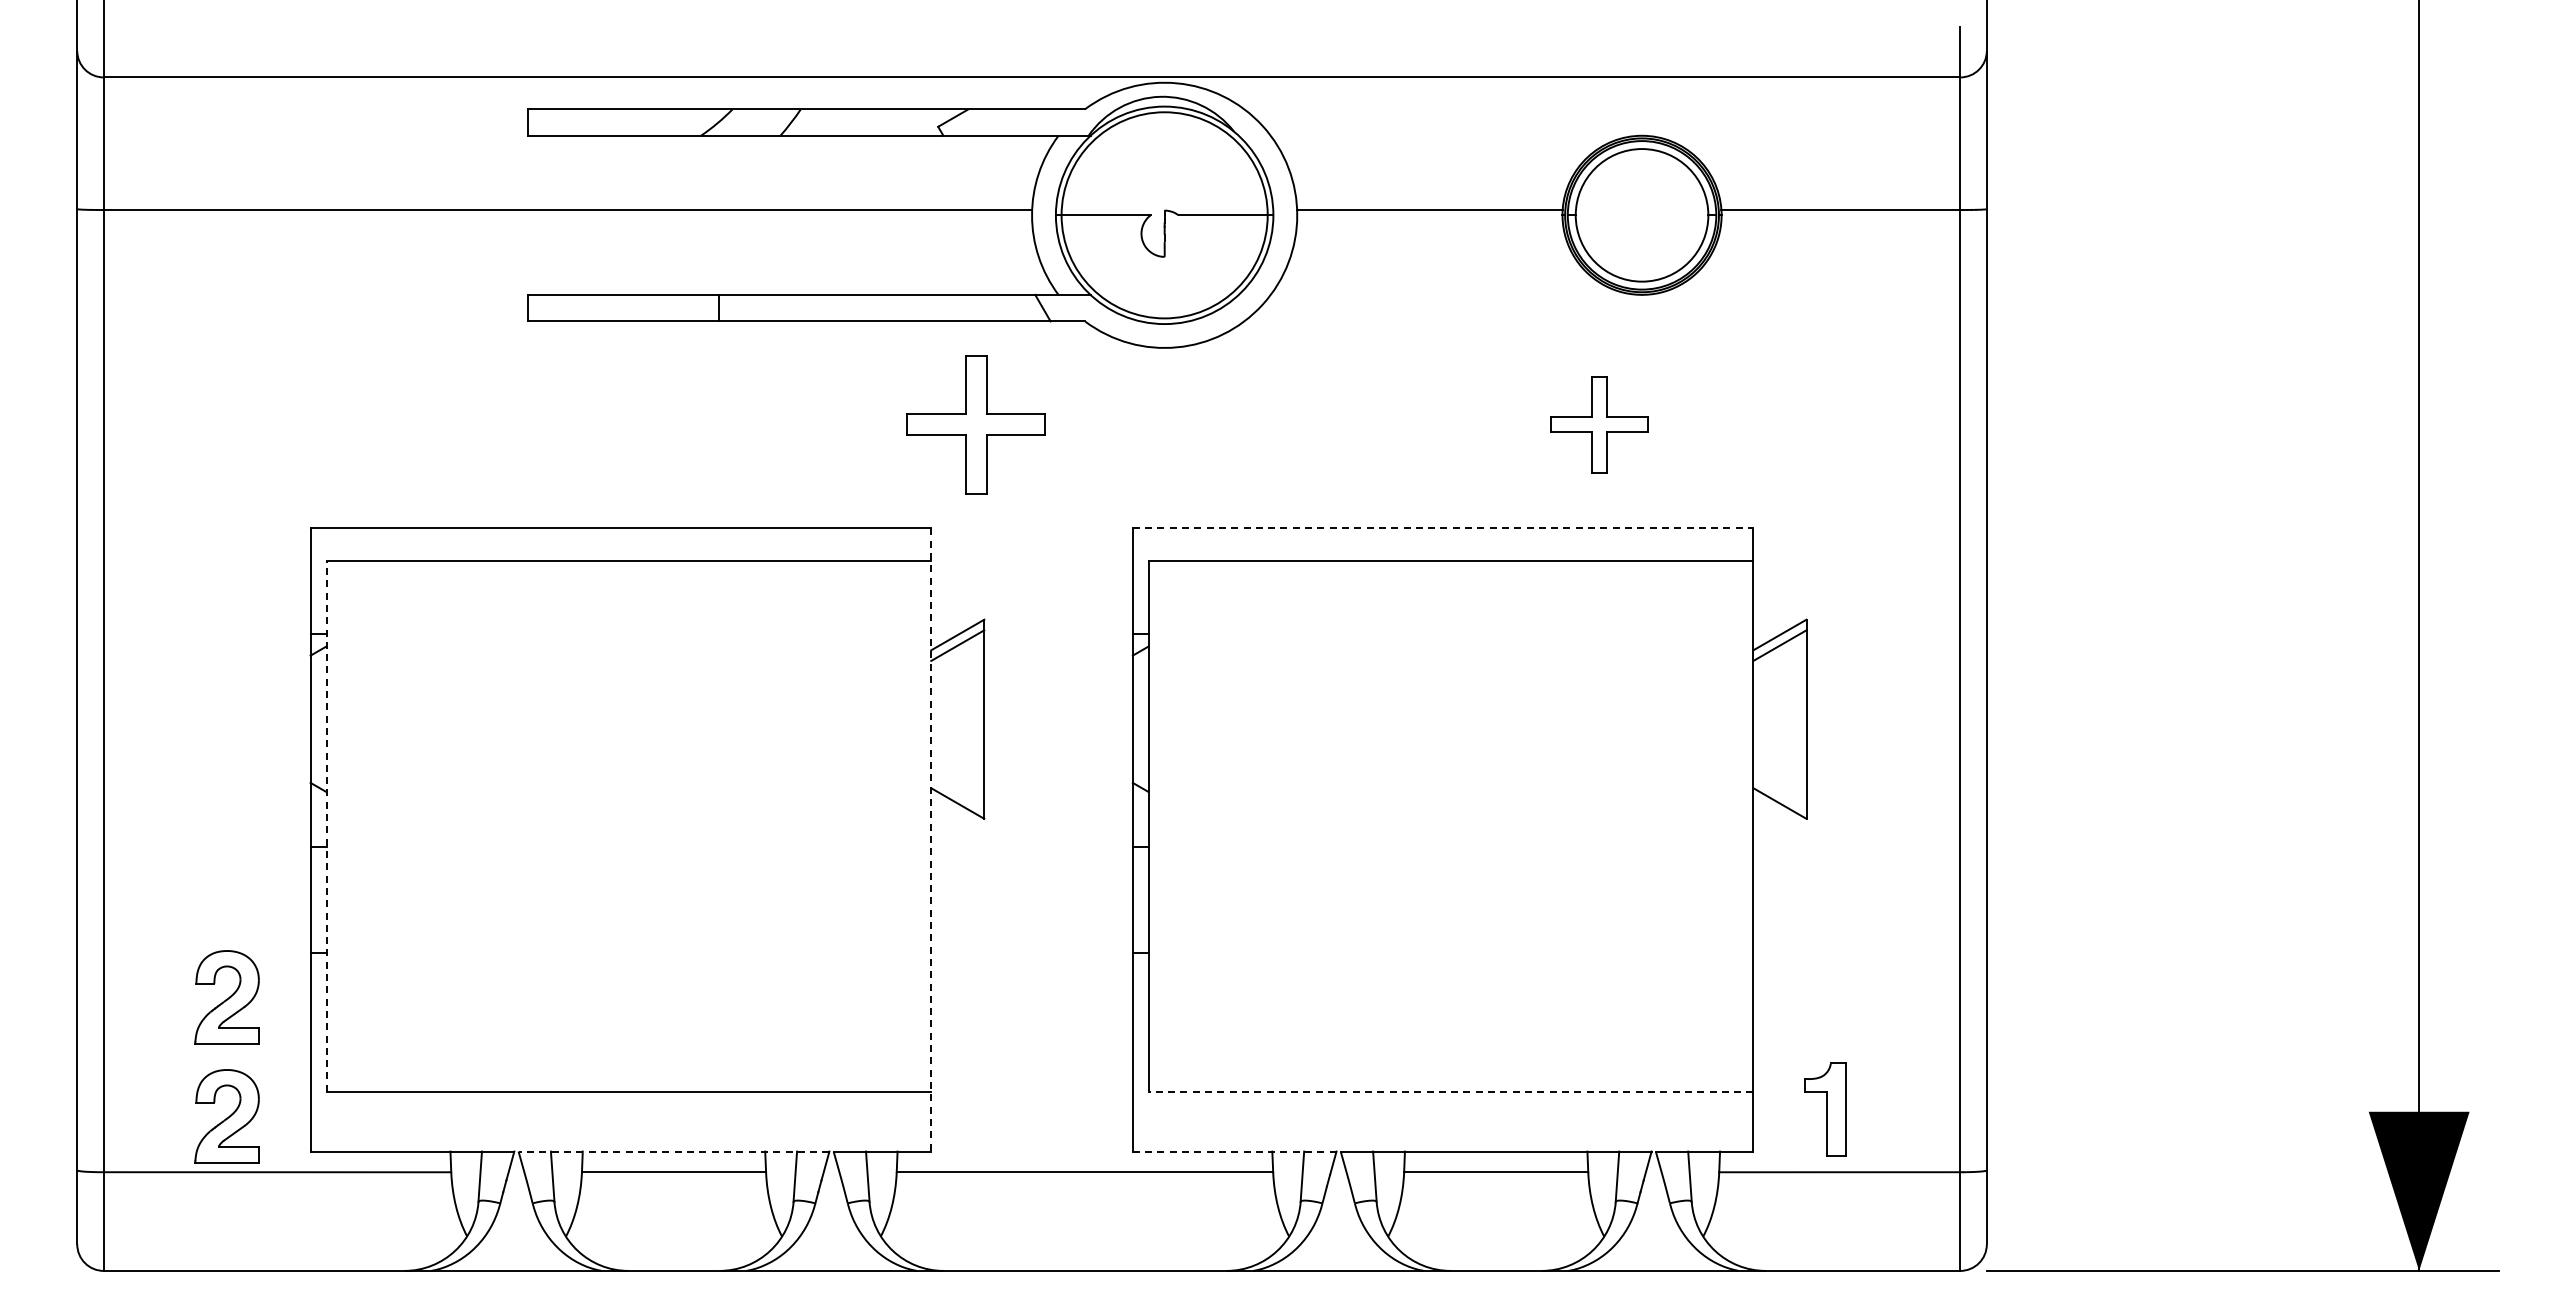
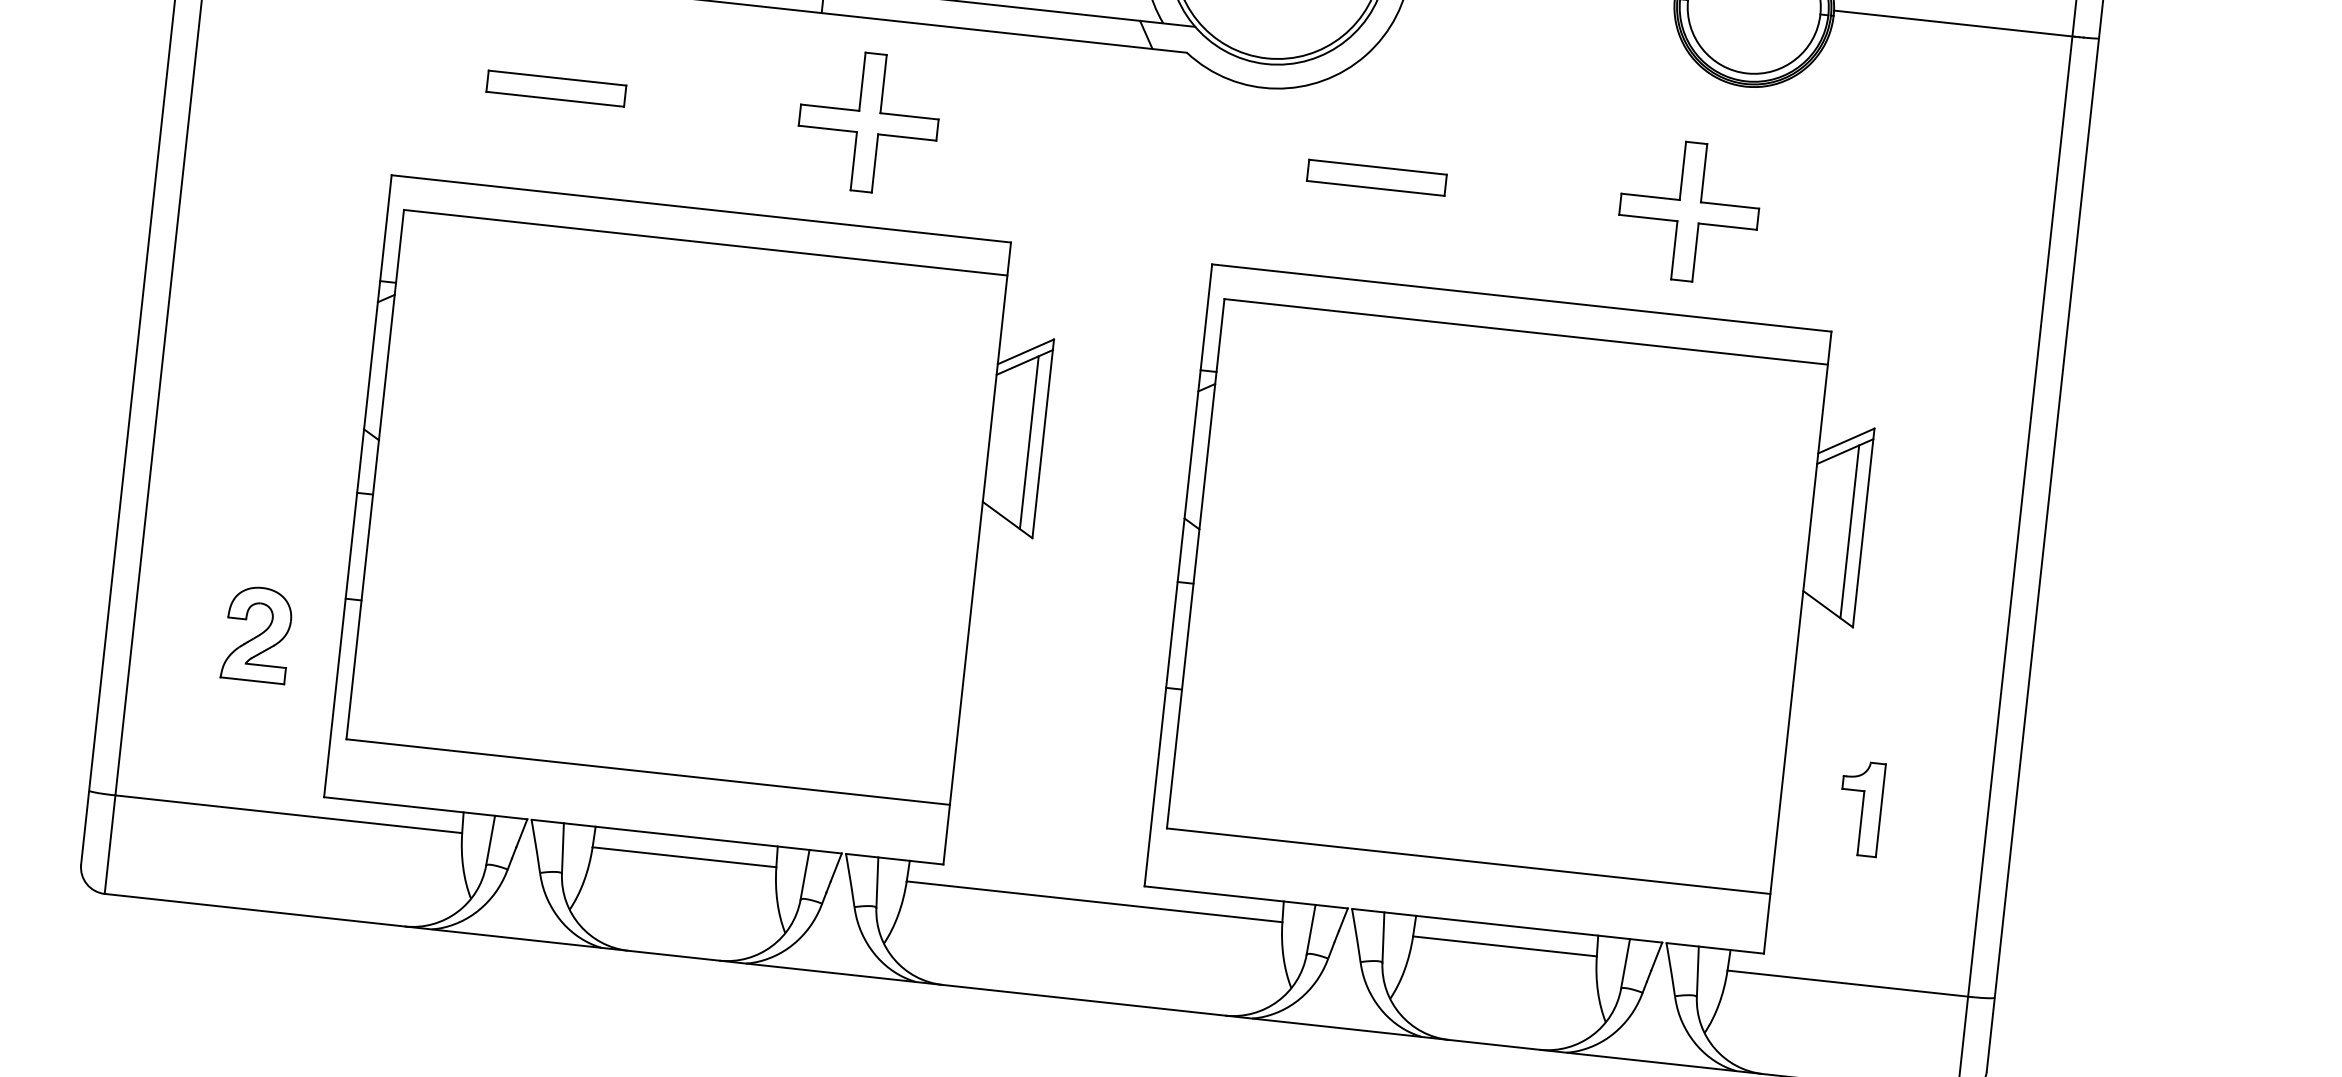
part: (464, 424) -> (556, 88), added
part: (975, 424) -> (867, 122), moved
part: (1286, 424) -> (1376, 177), added
part: (1599, 424) -> (1689, 211), size x1.43
line: (1443, 528) -> (1522, 298), dashed -> solid
line: (970, 724) -> (1028, 442), added
line: (1793, 724) -> (1850, 531), added
line: (326, 826) -> (375, 474), dashed -> solid
line: (931, 839) -> (977, 553), dashed -> solid
line: (1450, 1091) -> (1468, 860), dashed -> solid
part: (1825, 1109) -> (1860, 808), moved
part: (226, 1116) -> (243, 753), removed
line: (673, 1151) -> (686, 836), dashed -> solid
line: (1234, 1151) -> (1246, 897), dashed -> solid

